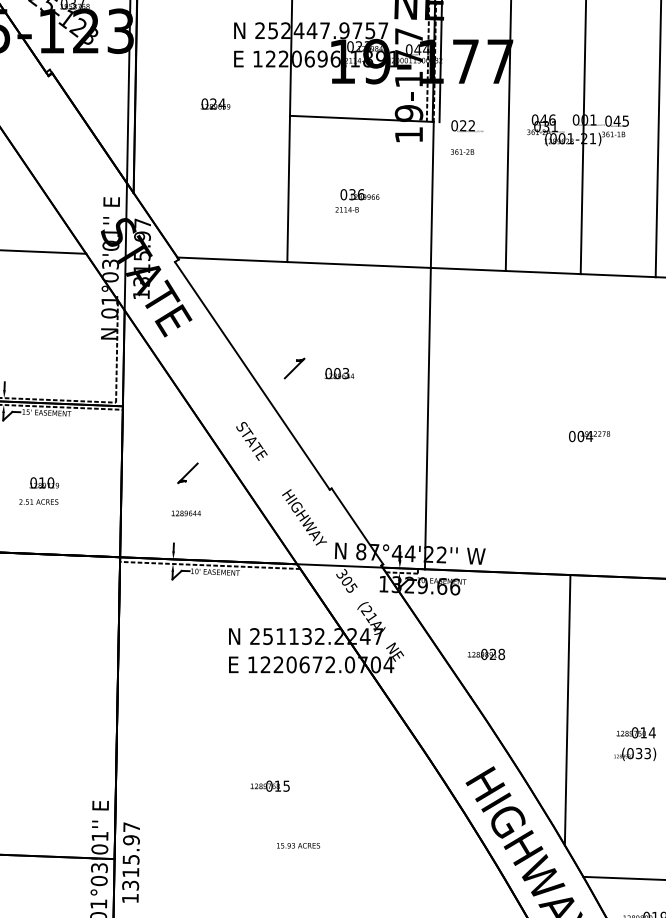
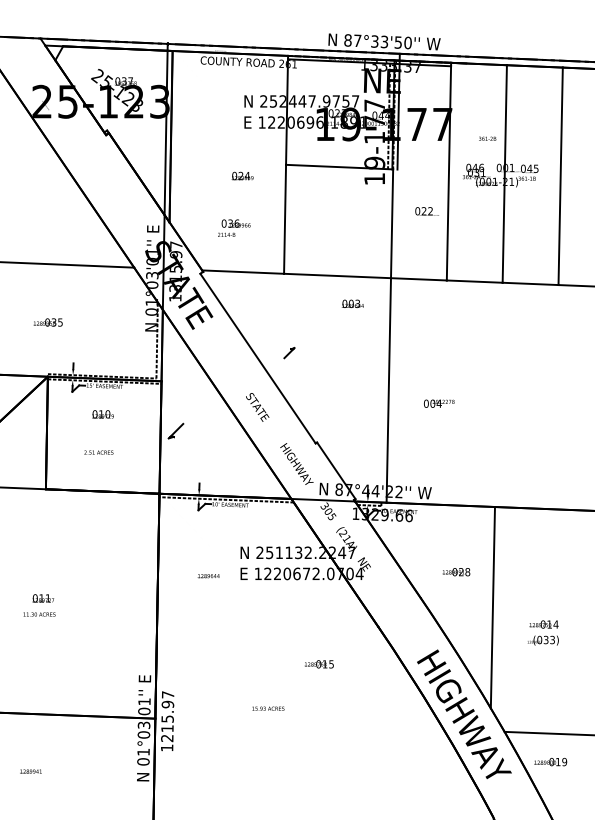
text: (215, 103) -> (242, 175), moved
text: (466, 126) -> (426, 211), moved
text: (462, 151) -> (487, 138), moved
text: (357, 199) -> (234, 227), moved
part: (294, 367) -> (289, 352), size x0.7
text: (338, 373) -> (352, 303), moved
text: (589, 436) -> (439, 403), moved
part: (187, 472) -> (175, 430), moved
text: (43, 483) -> (102, 414), moved
text: (185, 513) -> (208, 576), moved
text: (486, 654) -> (456, 572), moved
text: (270, 786) -> (319, 664), moved
text: (298, 845) -> (268, 708), moved
text: (130, 884) -> (167, 737), 1315.97 -> 1215.97

